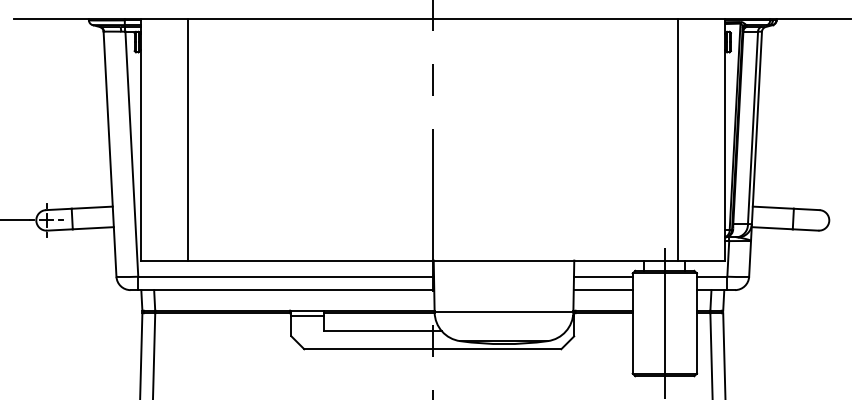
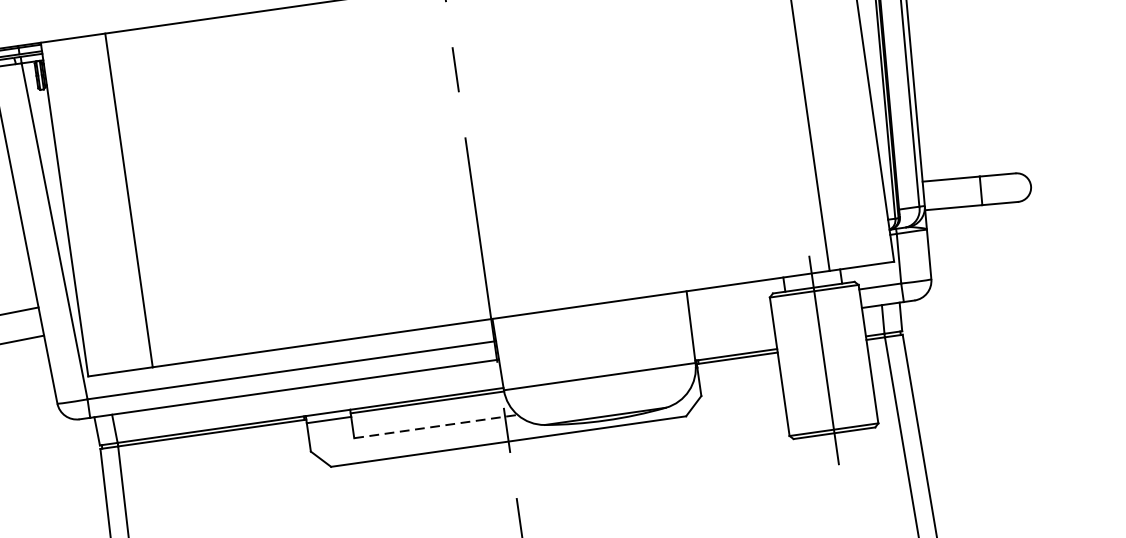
line: (602, 276) -> (728, 307), removed
line: (602, 290) -> (731, 327), removed
line: (383, 331) -> (437, 426), solid -> dashed

